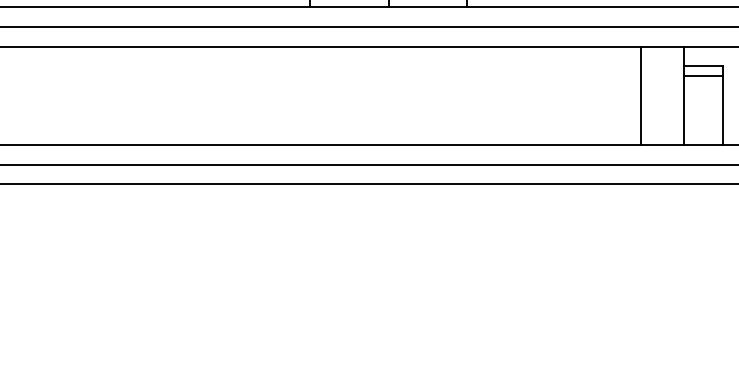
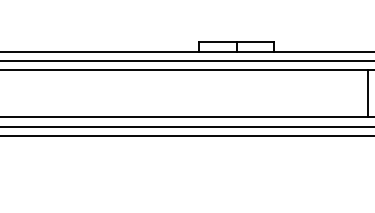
line: (640, 95) -> (367, 93), moved

